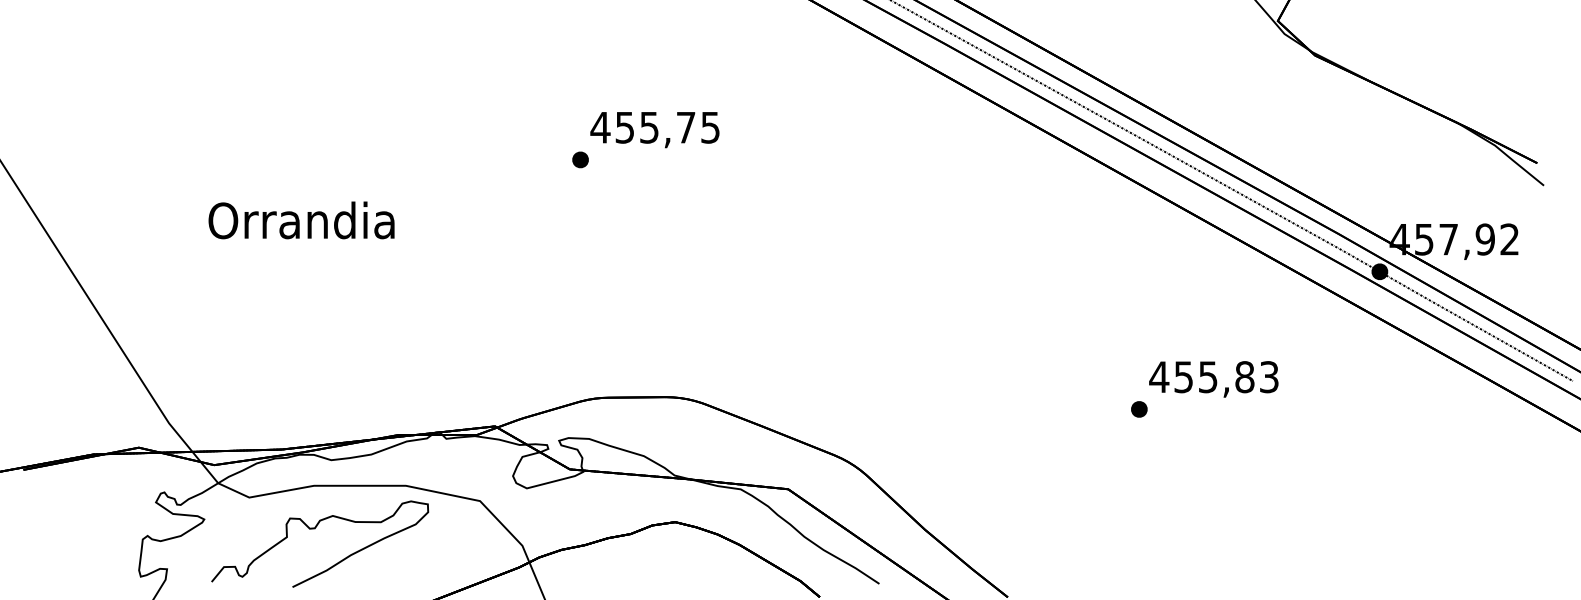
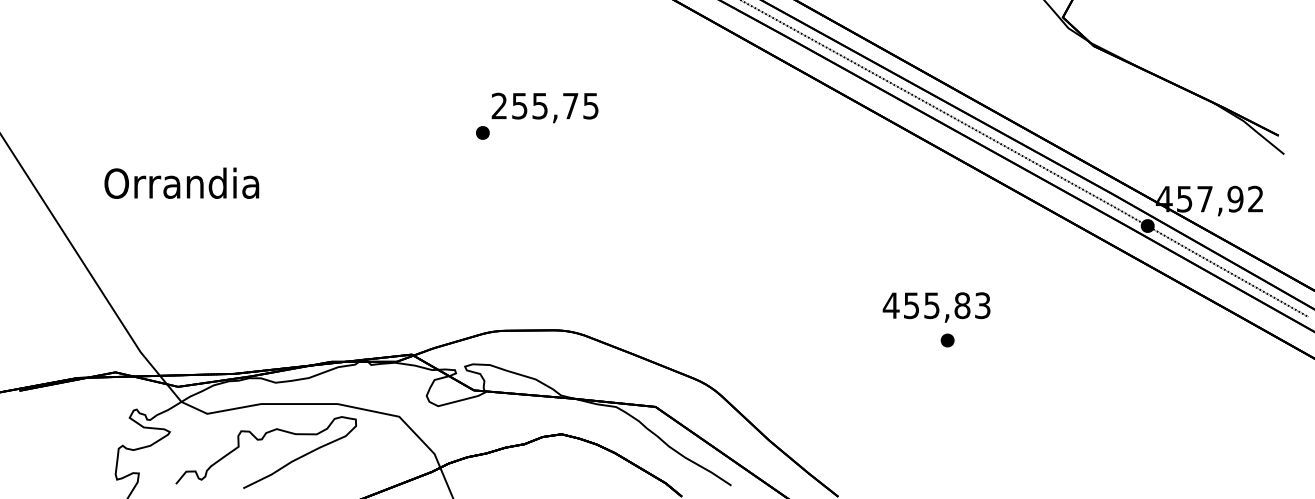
text: (600, 126) -> (499, 105), 455,75 -> 255,75
text: (301, 219) -> (181, 182), moved
text: (1213, 379) -> (936, 307), moved

